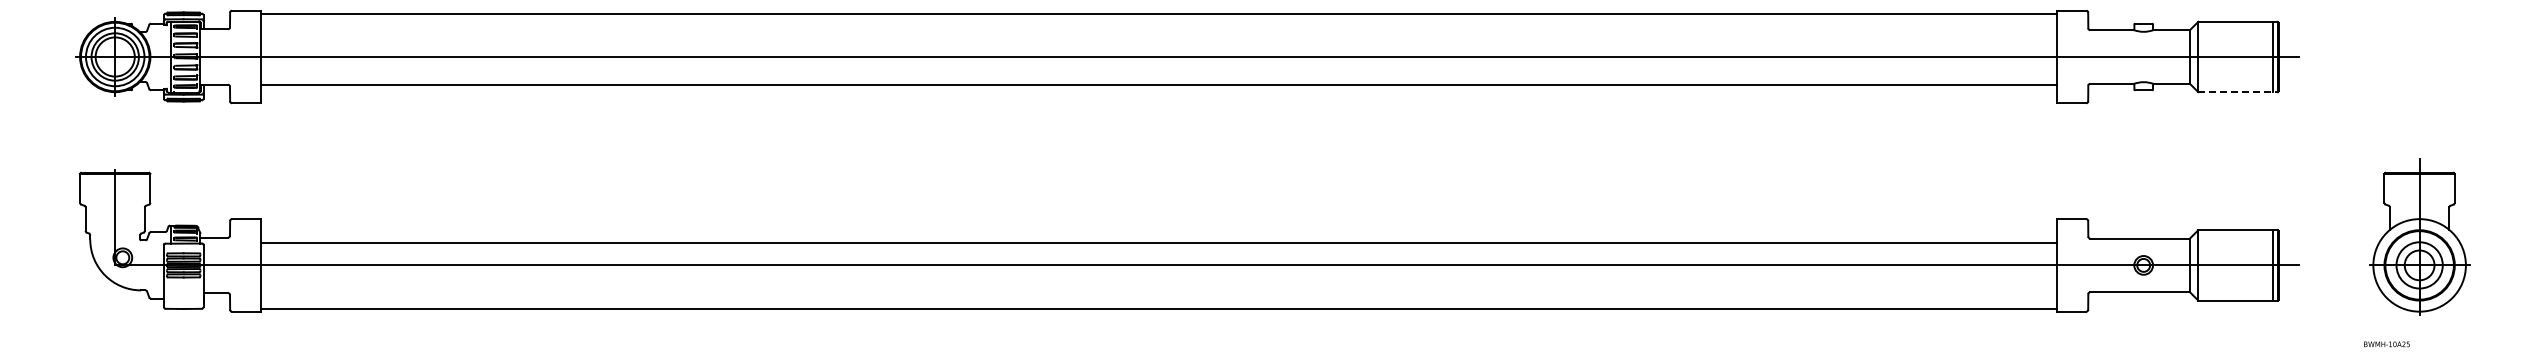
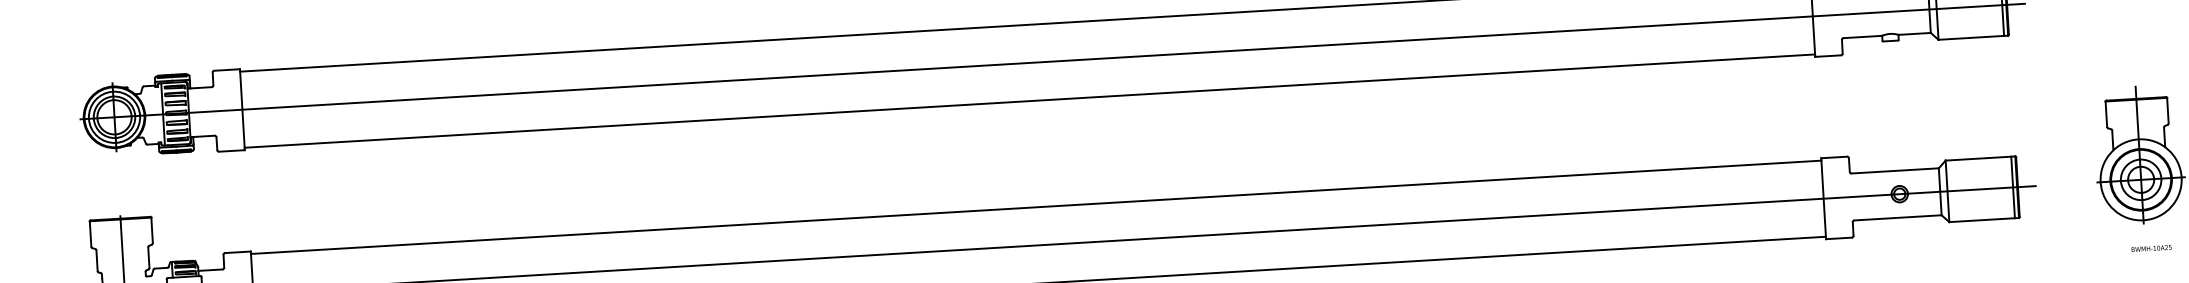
line: (1158, 85) -> (1029, 101), moved
line: (2238, 92) -> (1973, 38), dashed -> solid
line: (1158, 242) -> (1035, 206), moved
text: (2386, 344) -> (2151, 248), moved

